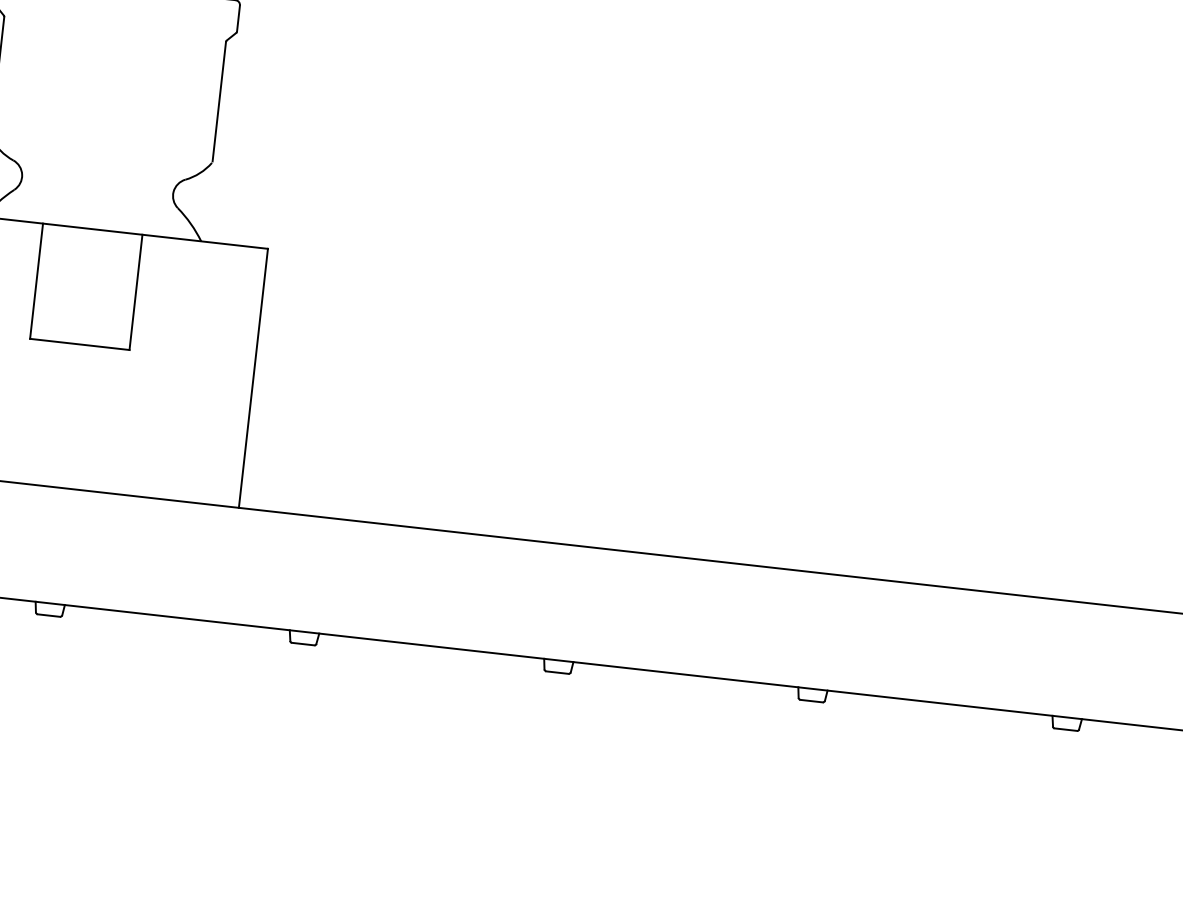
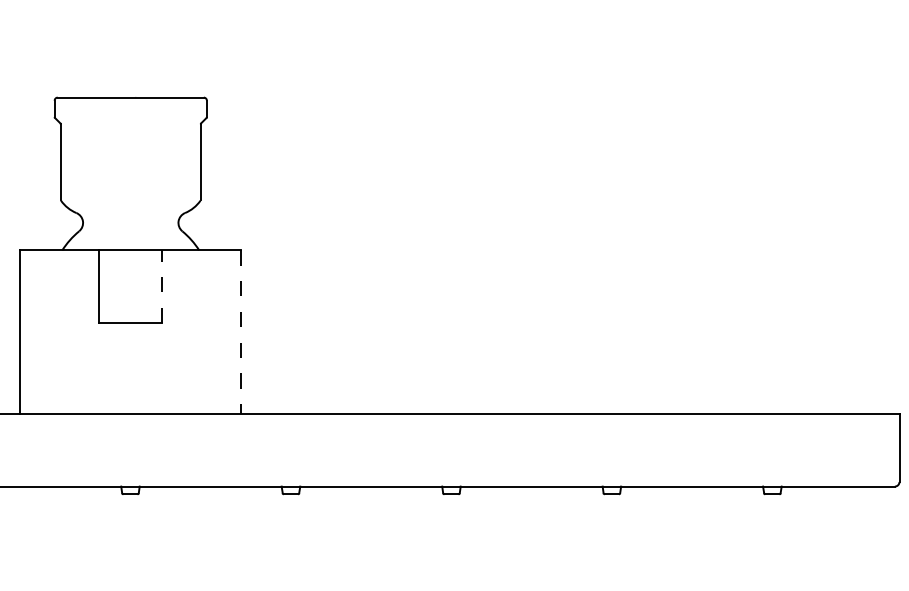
line: (136, 292) -> (162, 286), solid -> dashed
line: (253, 378) -> (241, 332), solid -> dashed

